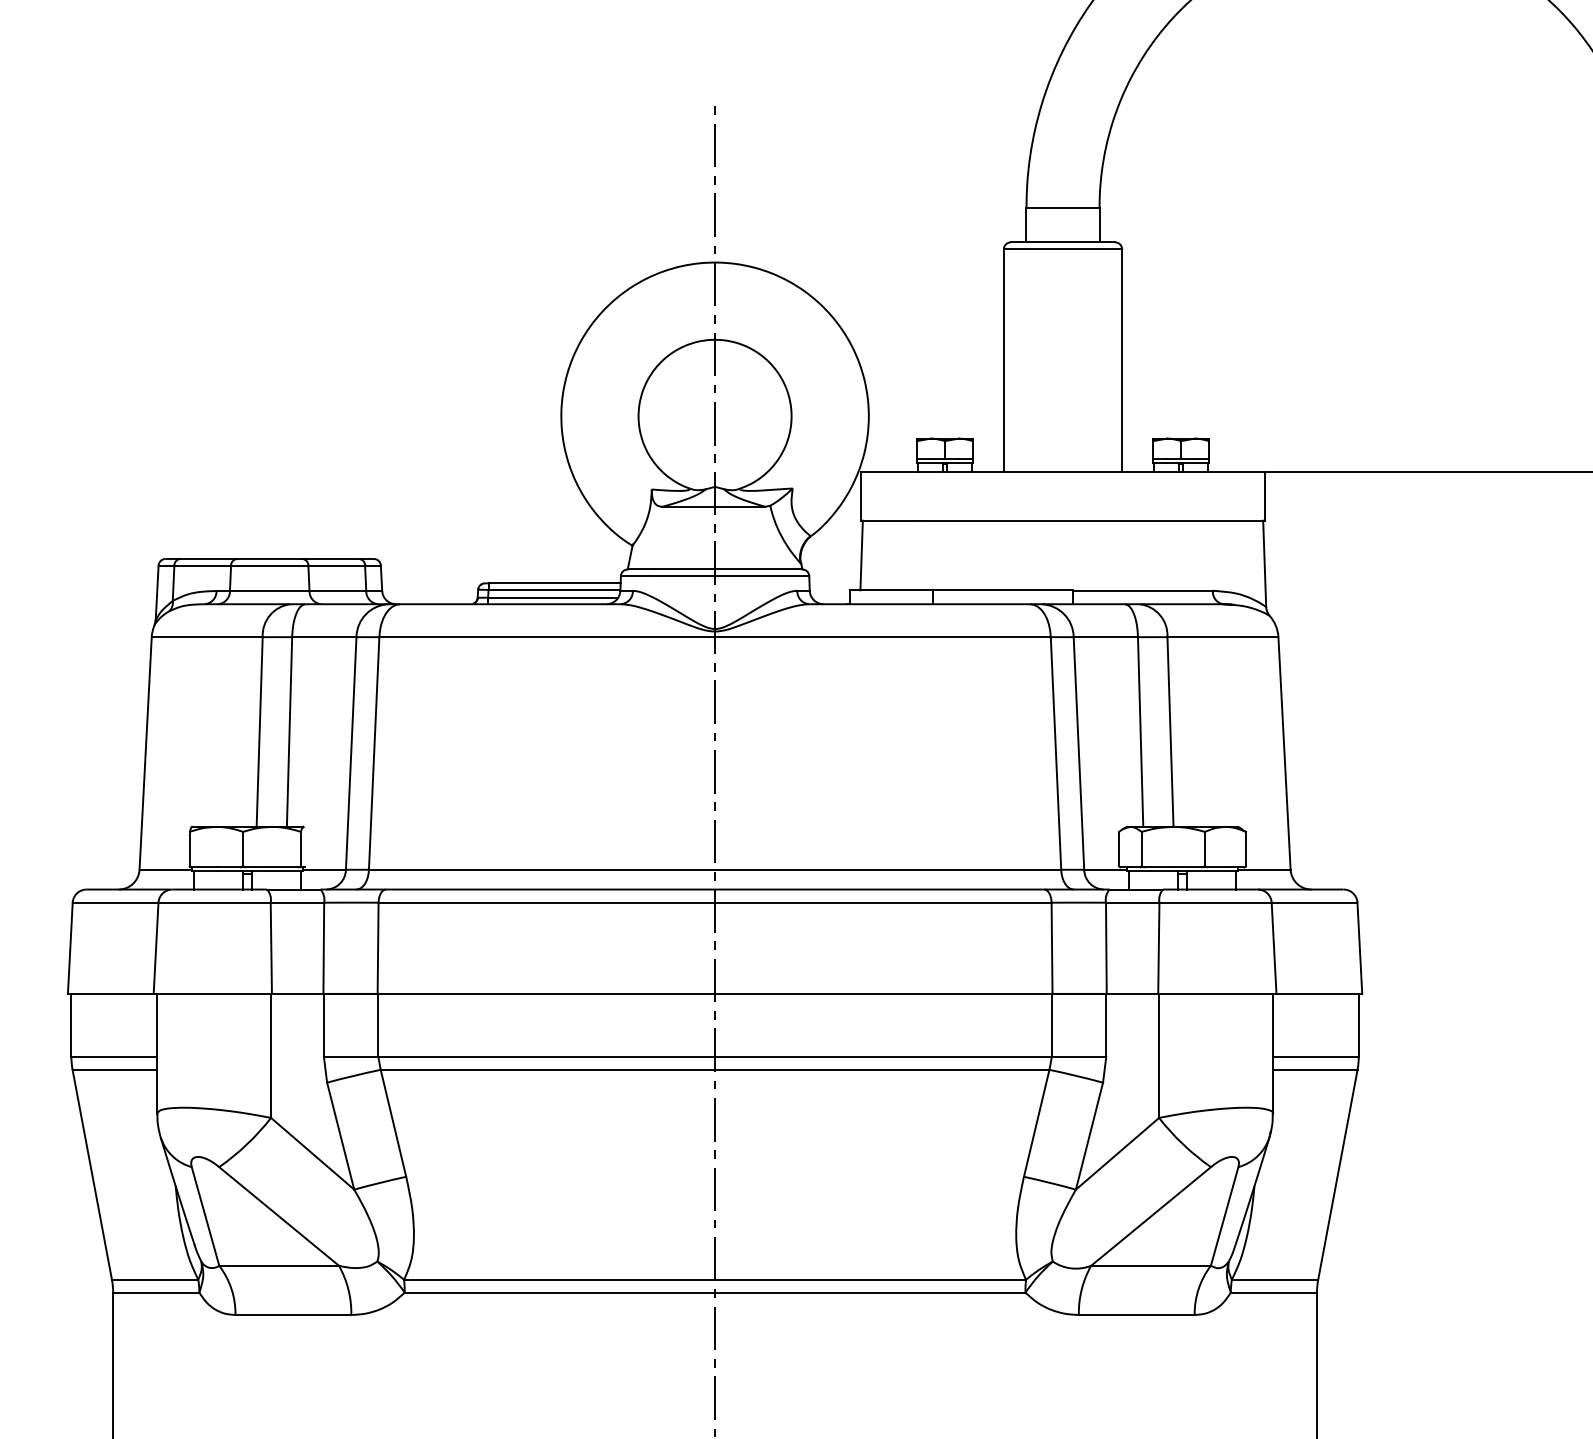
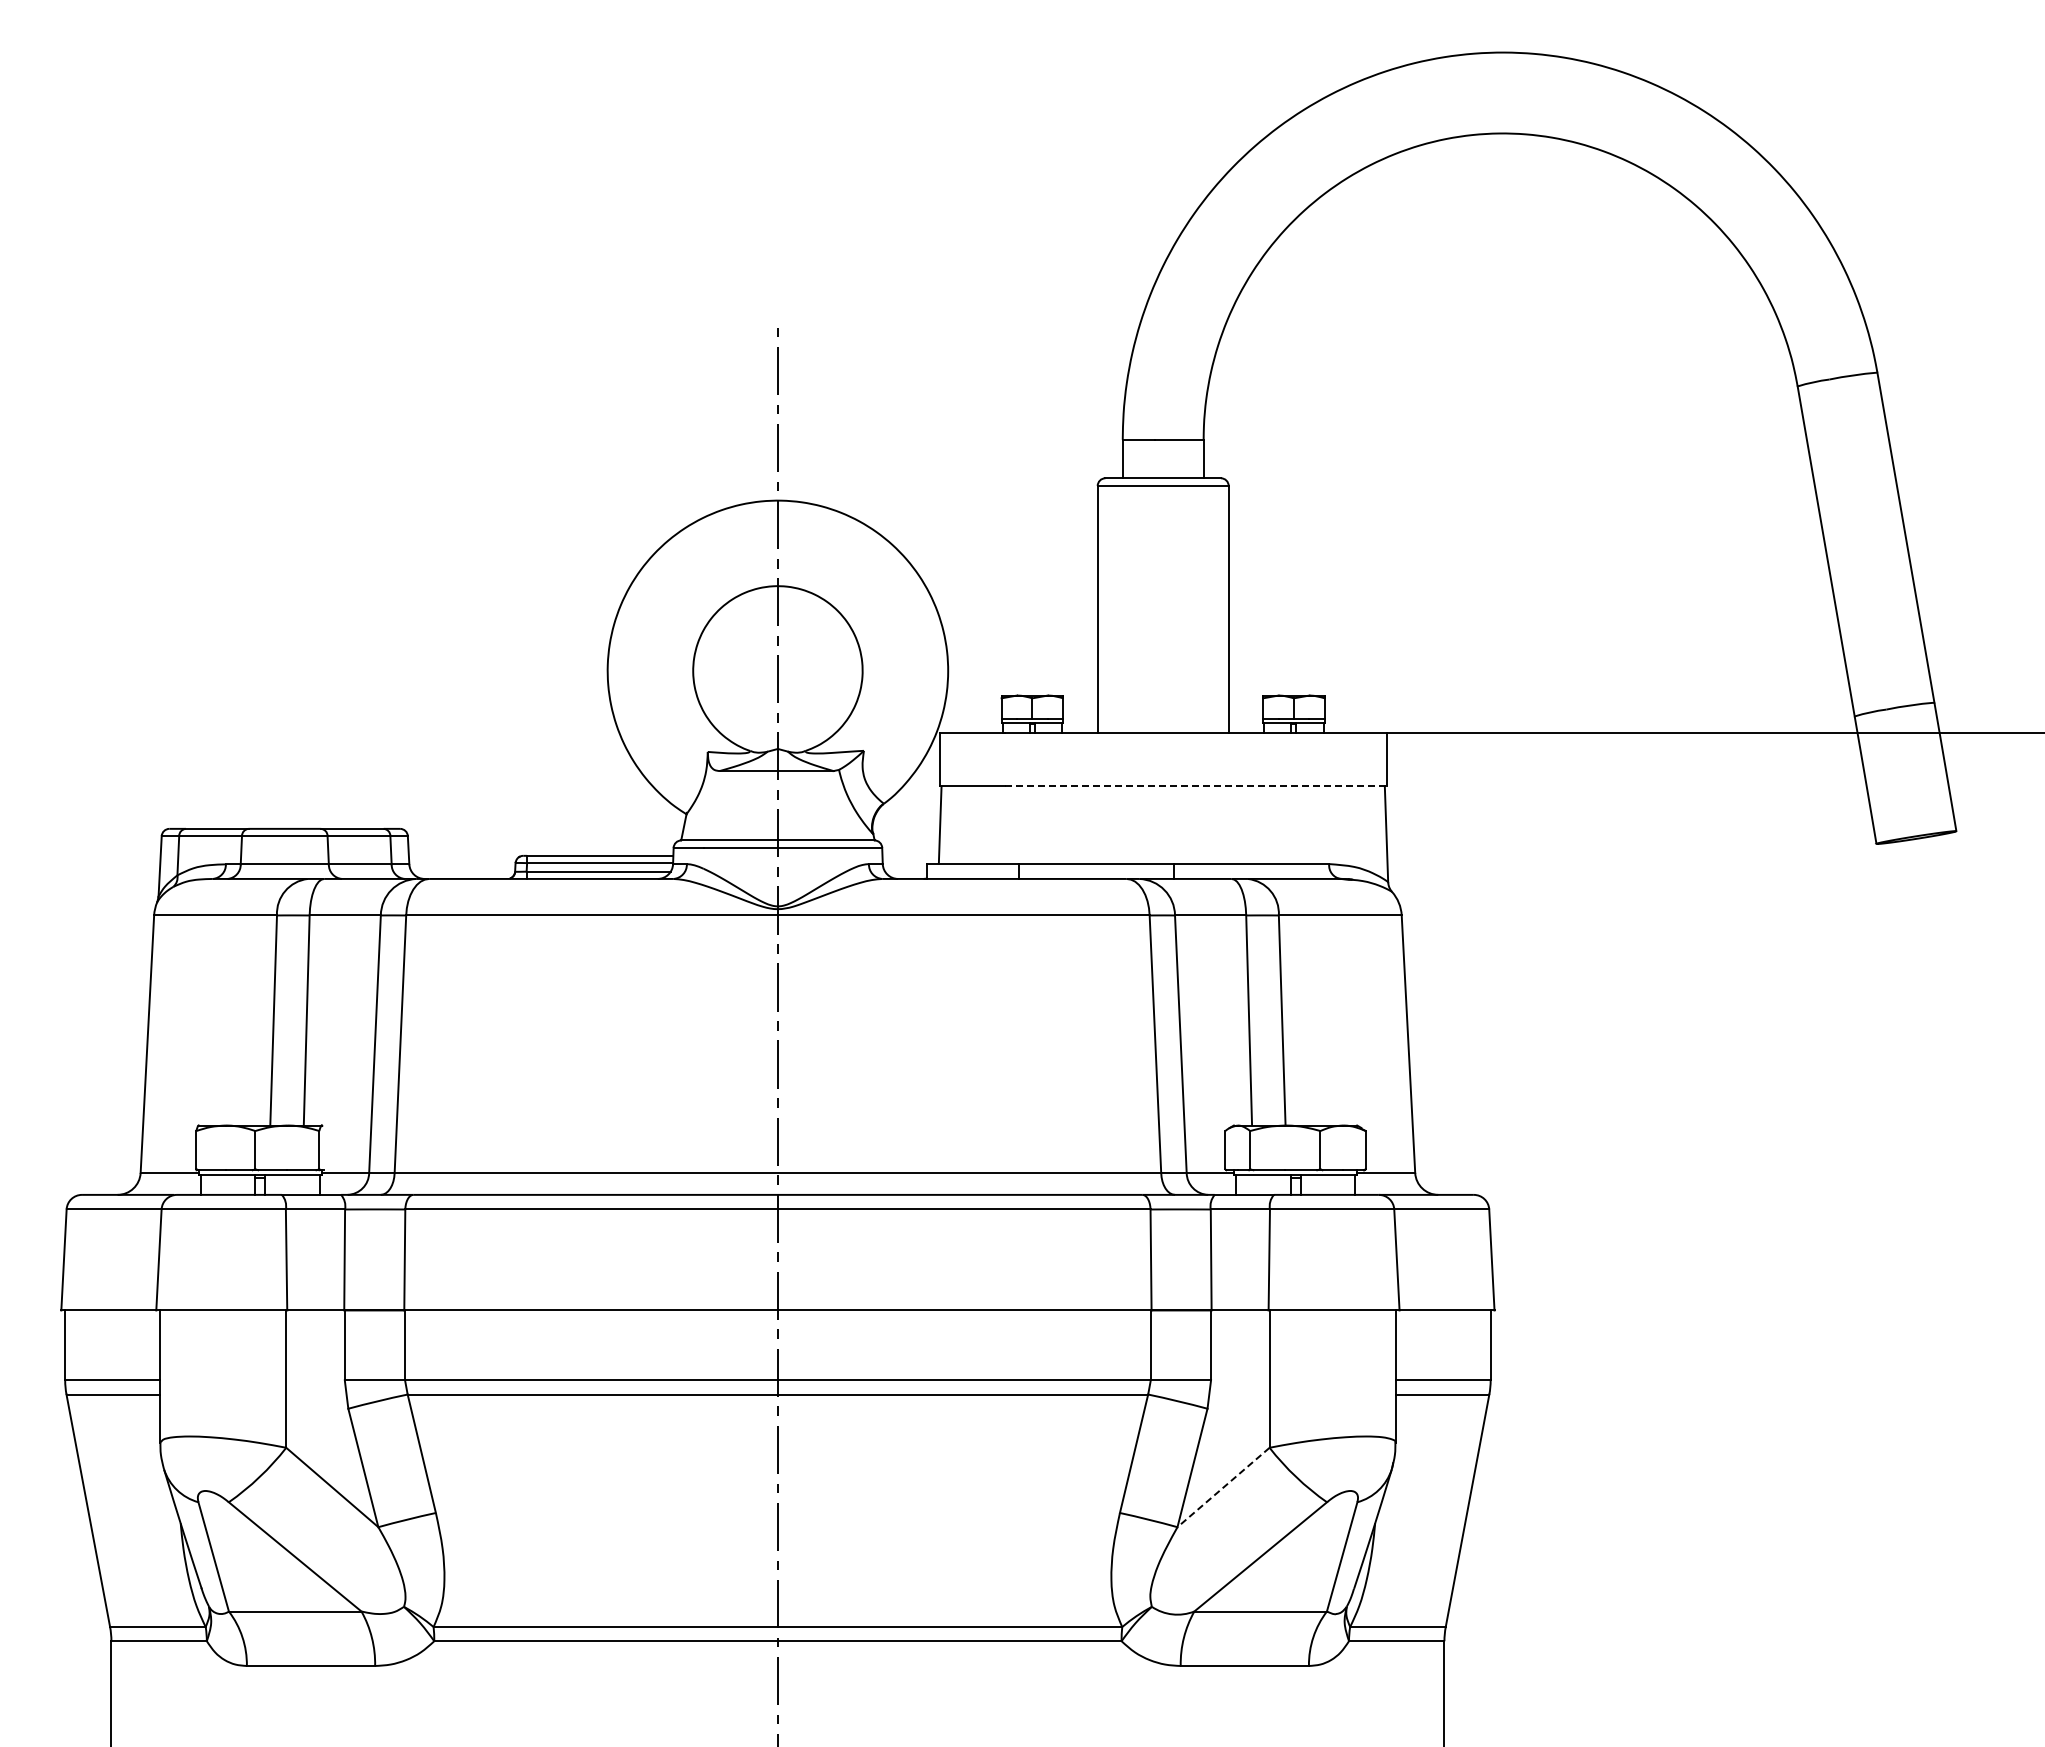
line: (1092, 520) -> (1195, 786), solid -> dashed
line: (1117, 1153) -> (1223, 1487), solid -> dashed

